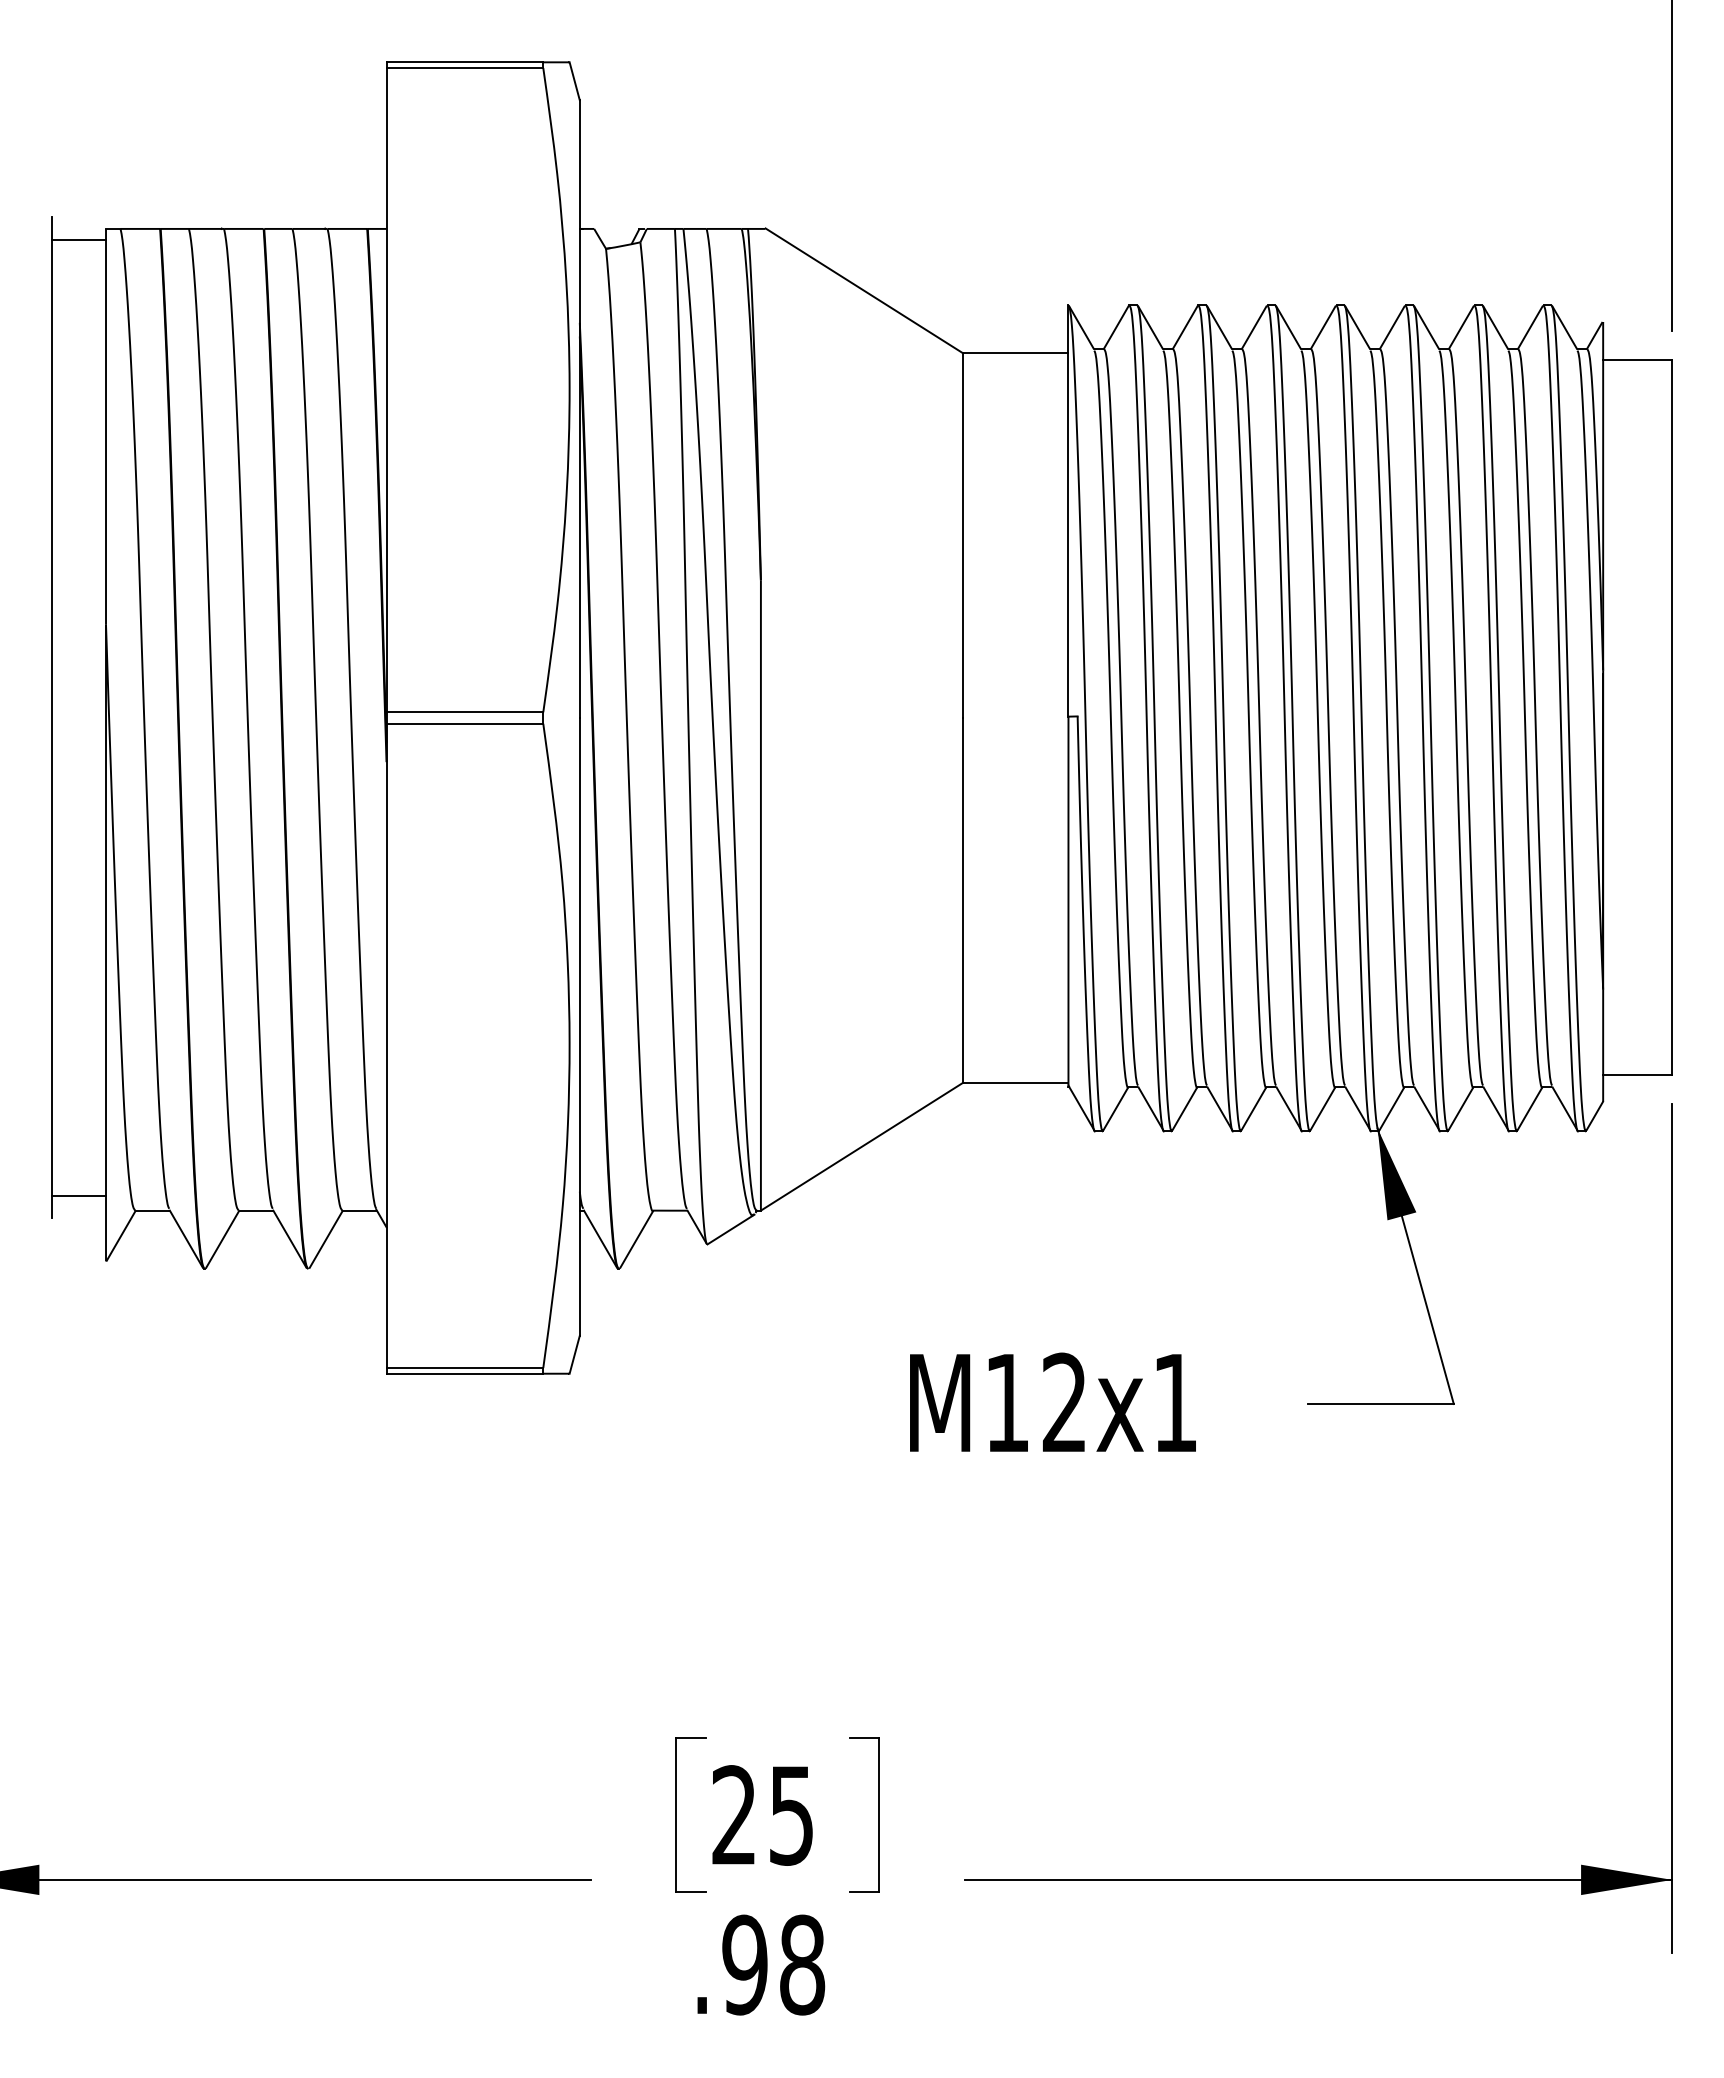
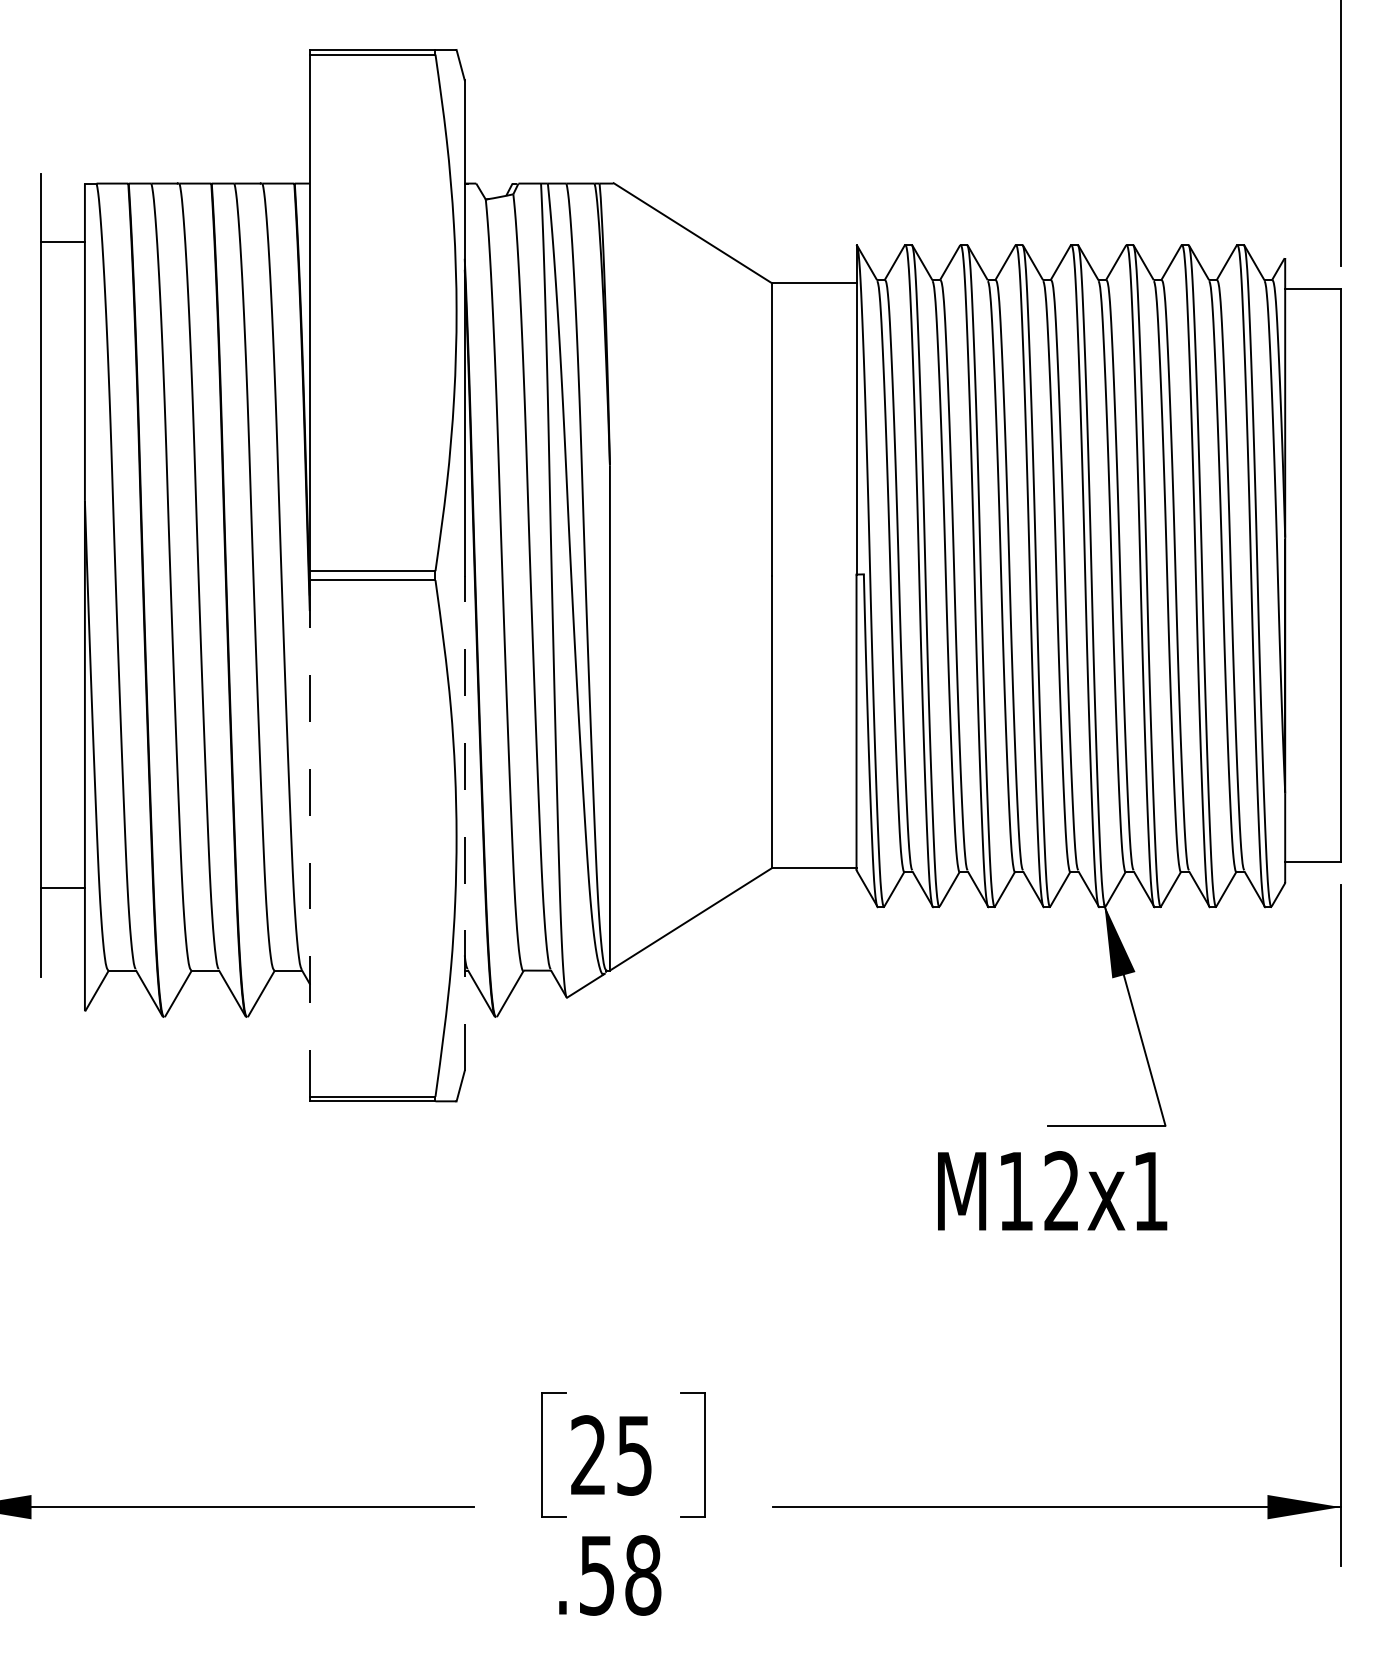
line: (78, 240) -> (62, 241), moved
line: (579, 1026) -> (464, 822), solid -> dashed
line: (386, 1045) -> (309, 838), solid -> dashed
line: (78, 1195) -> (62, 887), moved
text: (1052, 1401) -> (1052, 1190), moved
text: (744, 1964) -> (596, 1574), .98 -> .58

